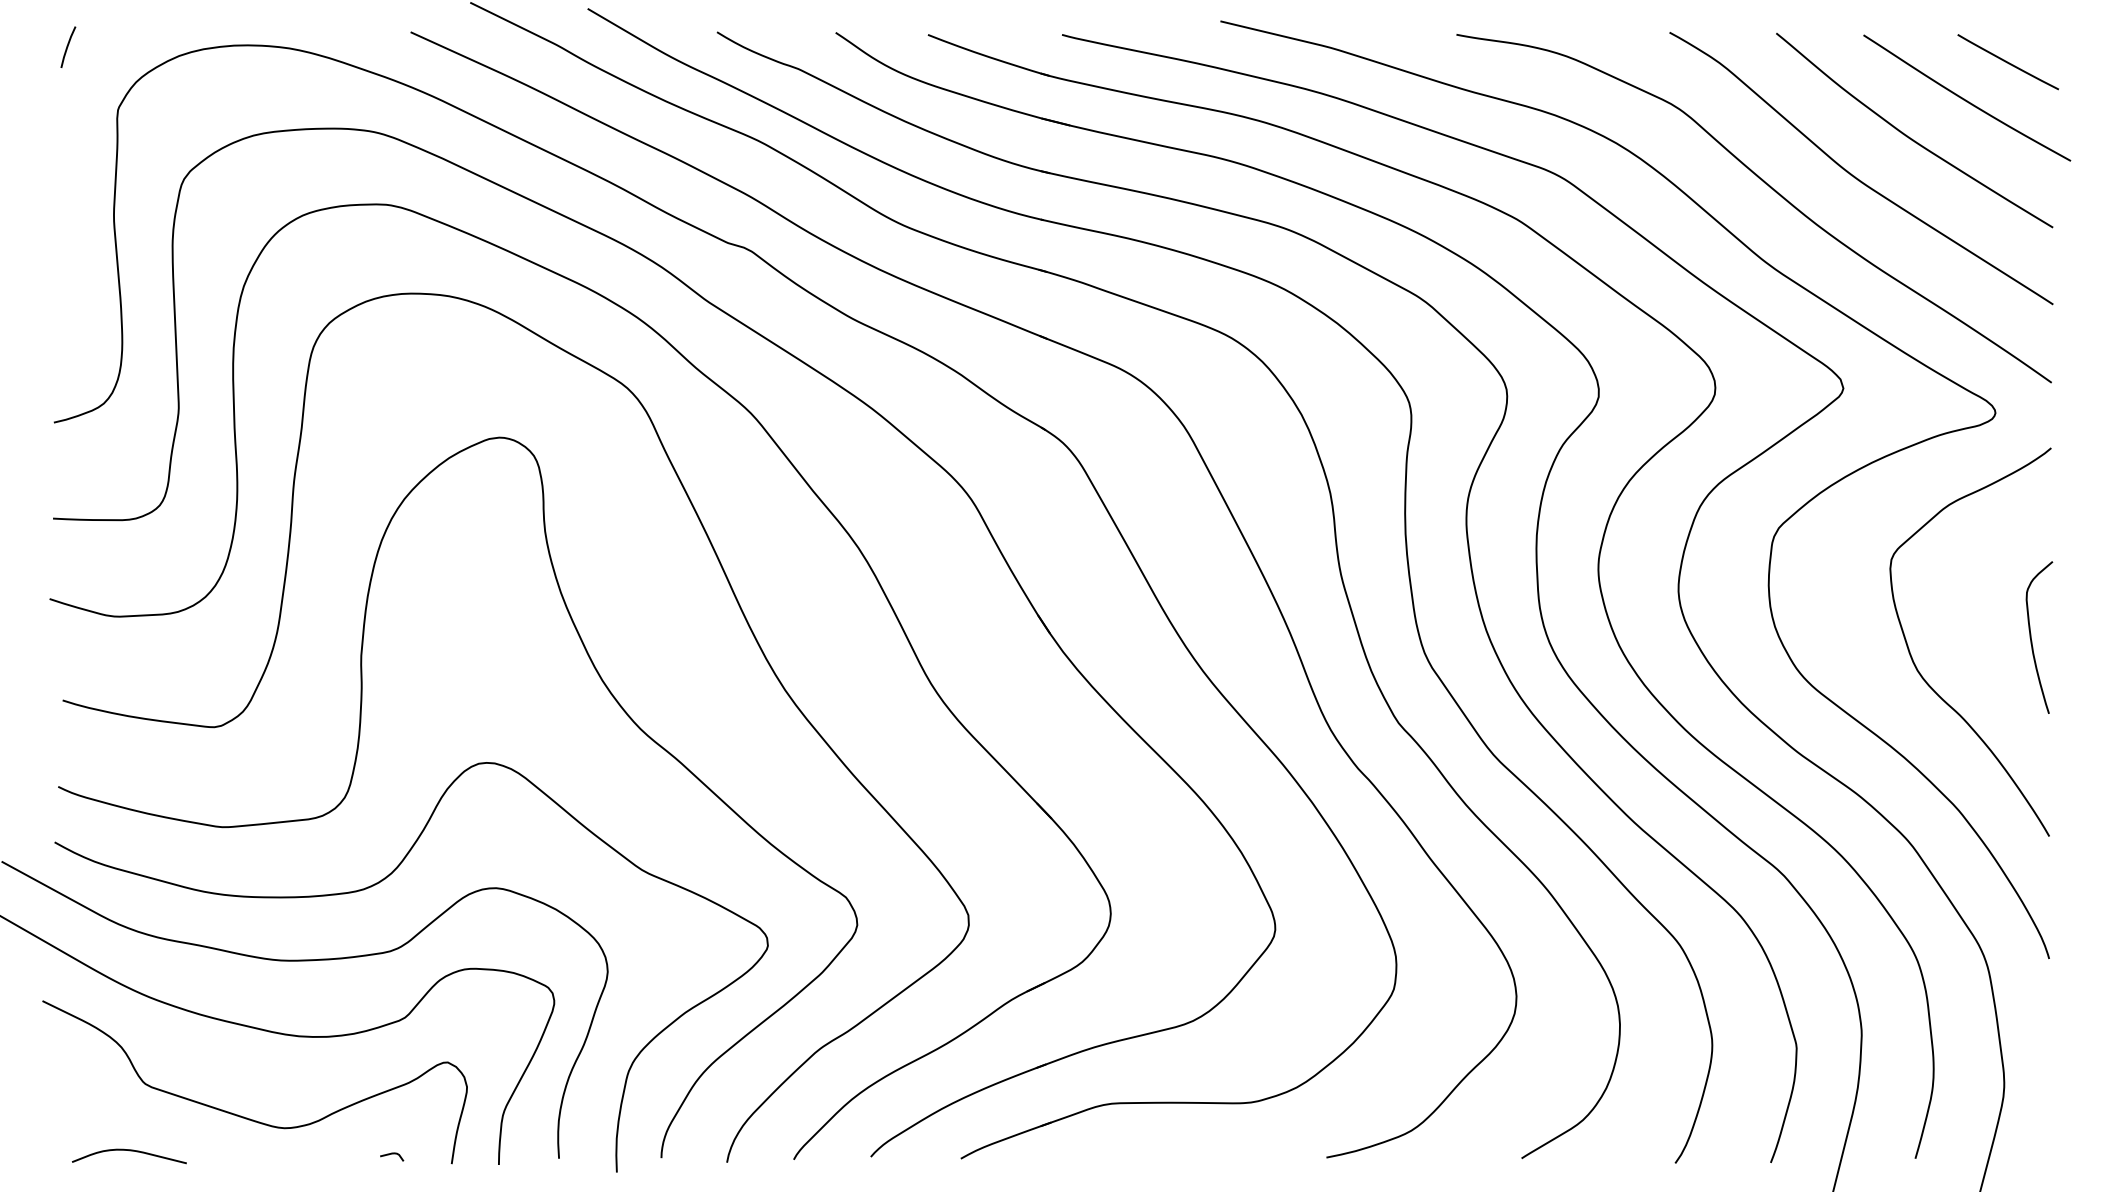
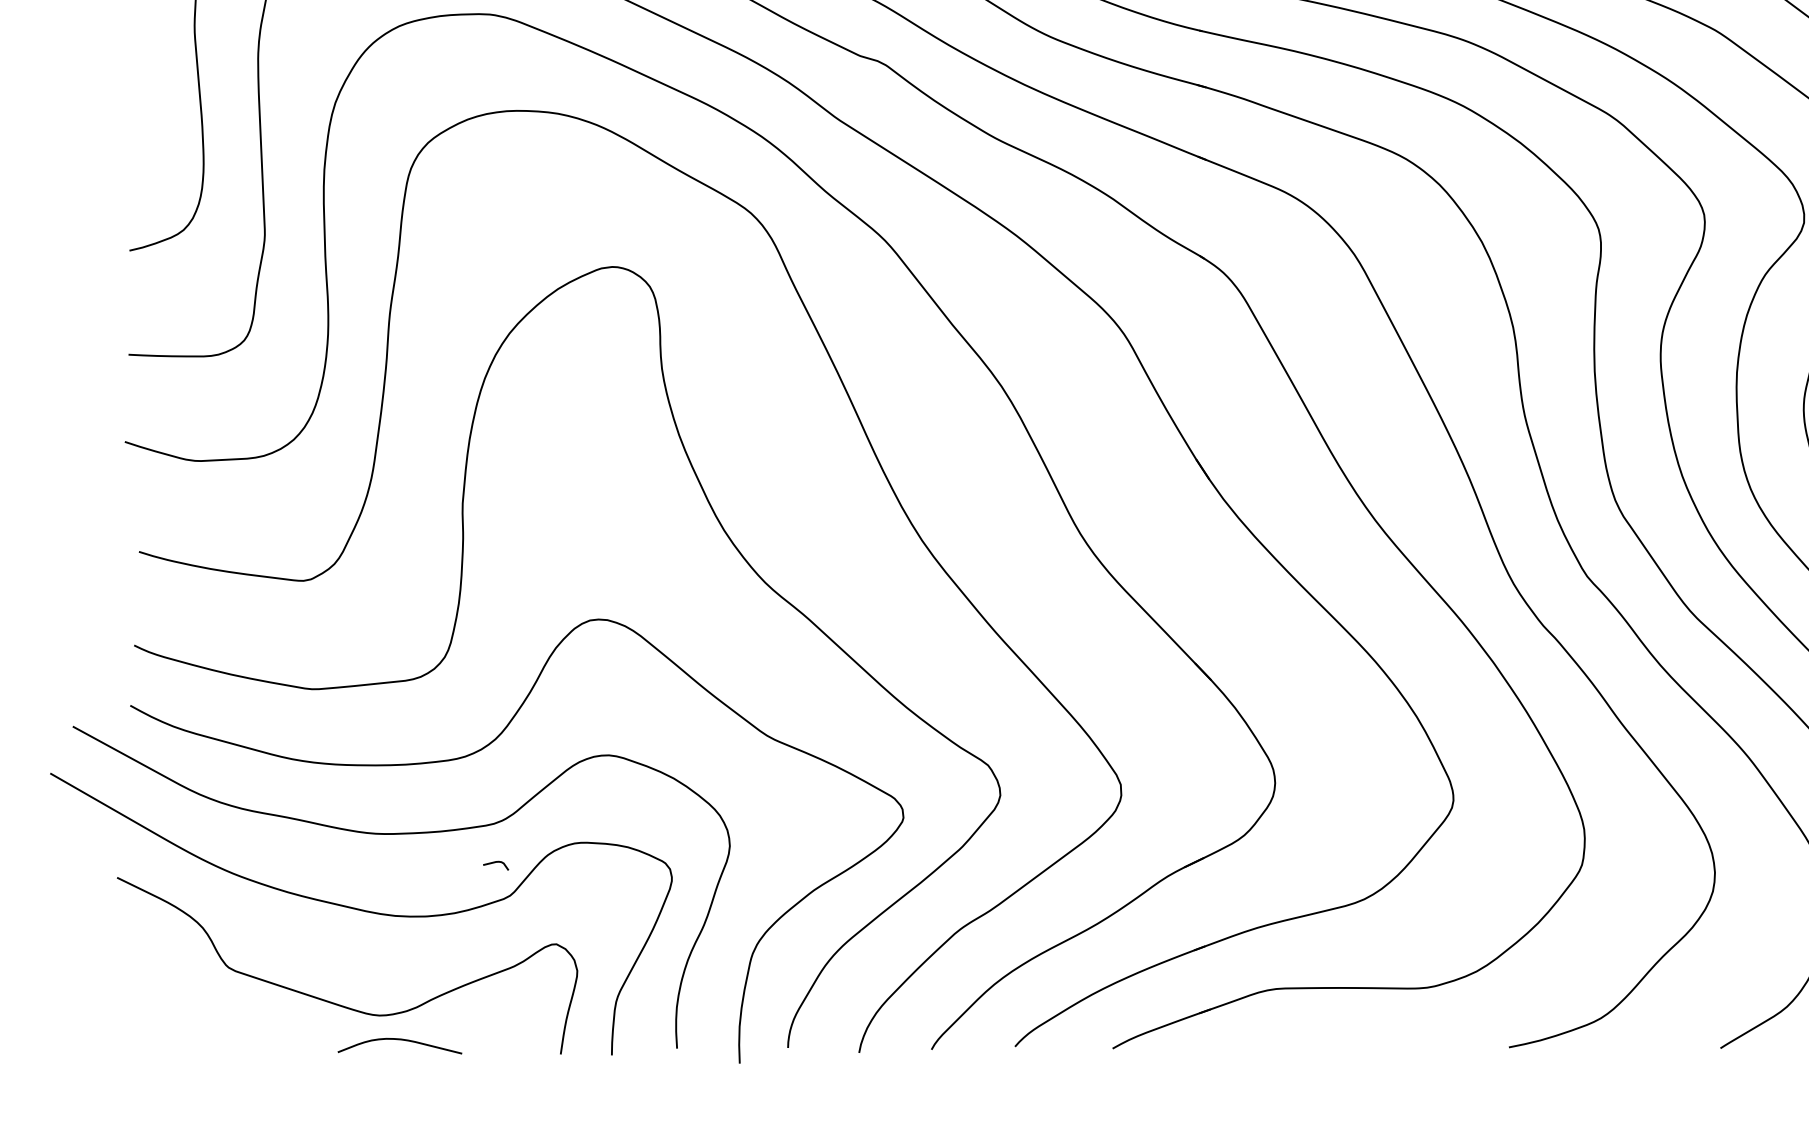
curve: (129, 1151) -> (400, 1040), moved
curve: (392, 1154) -> (496, 863), moved

